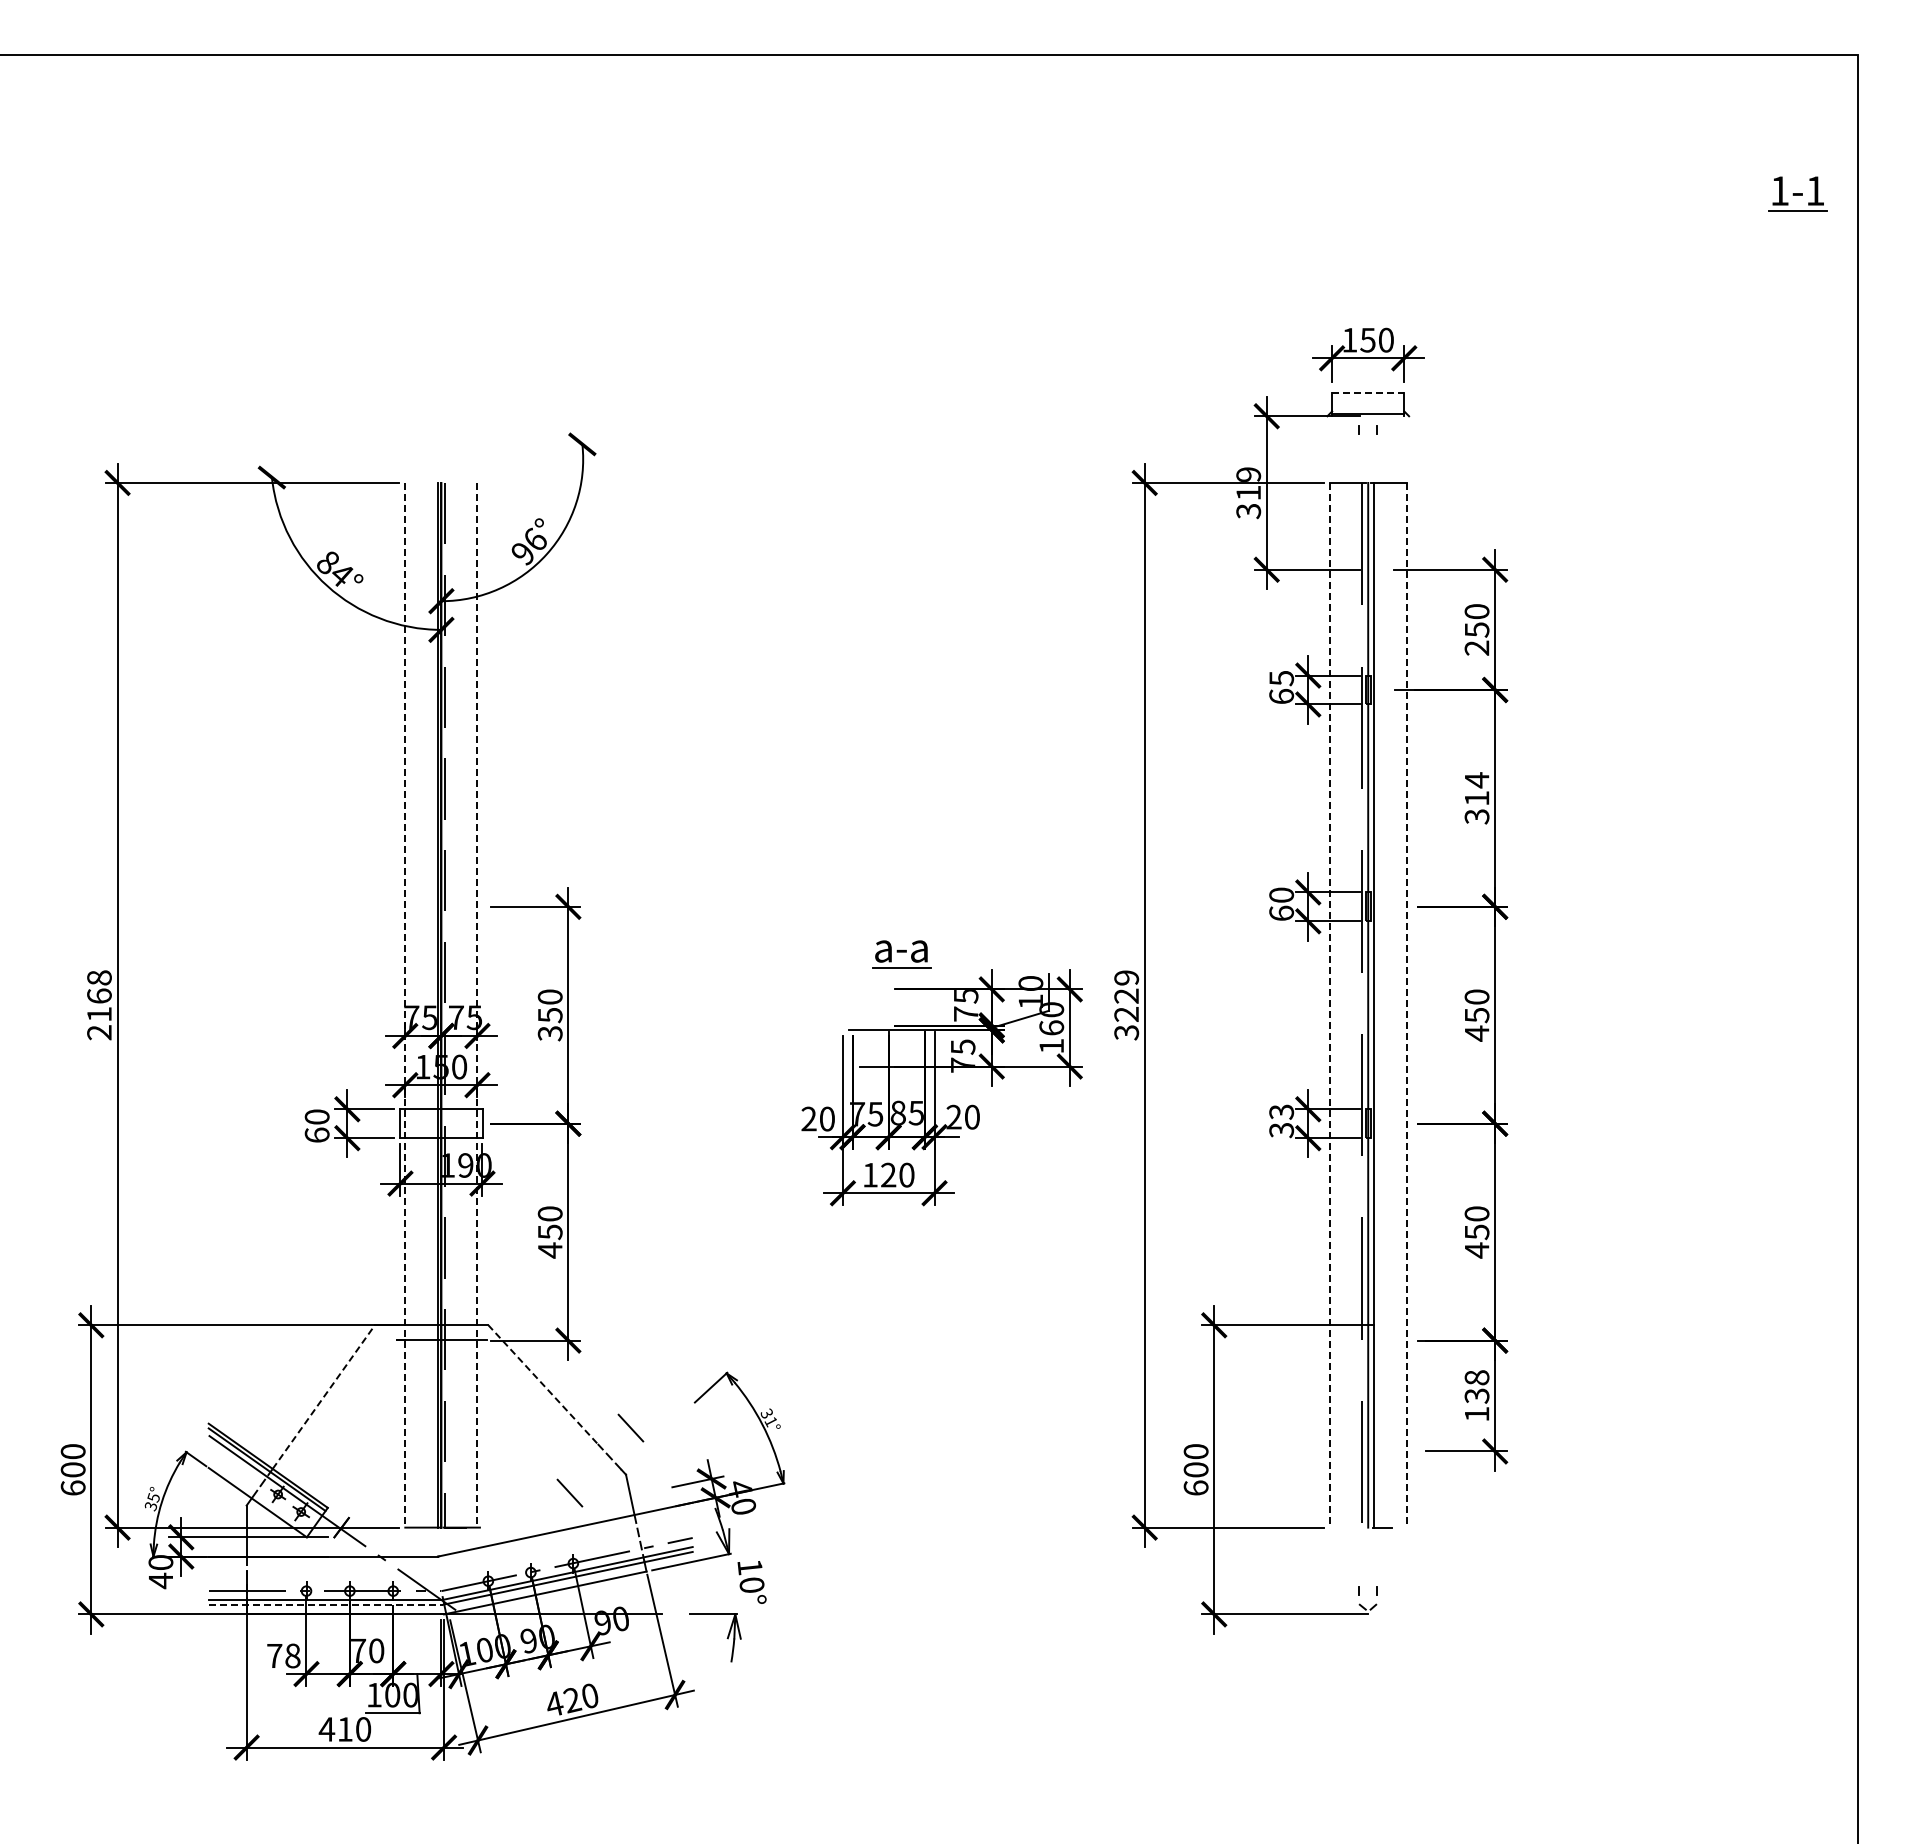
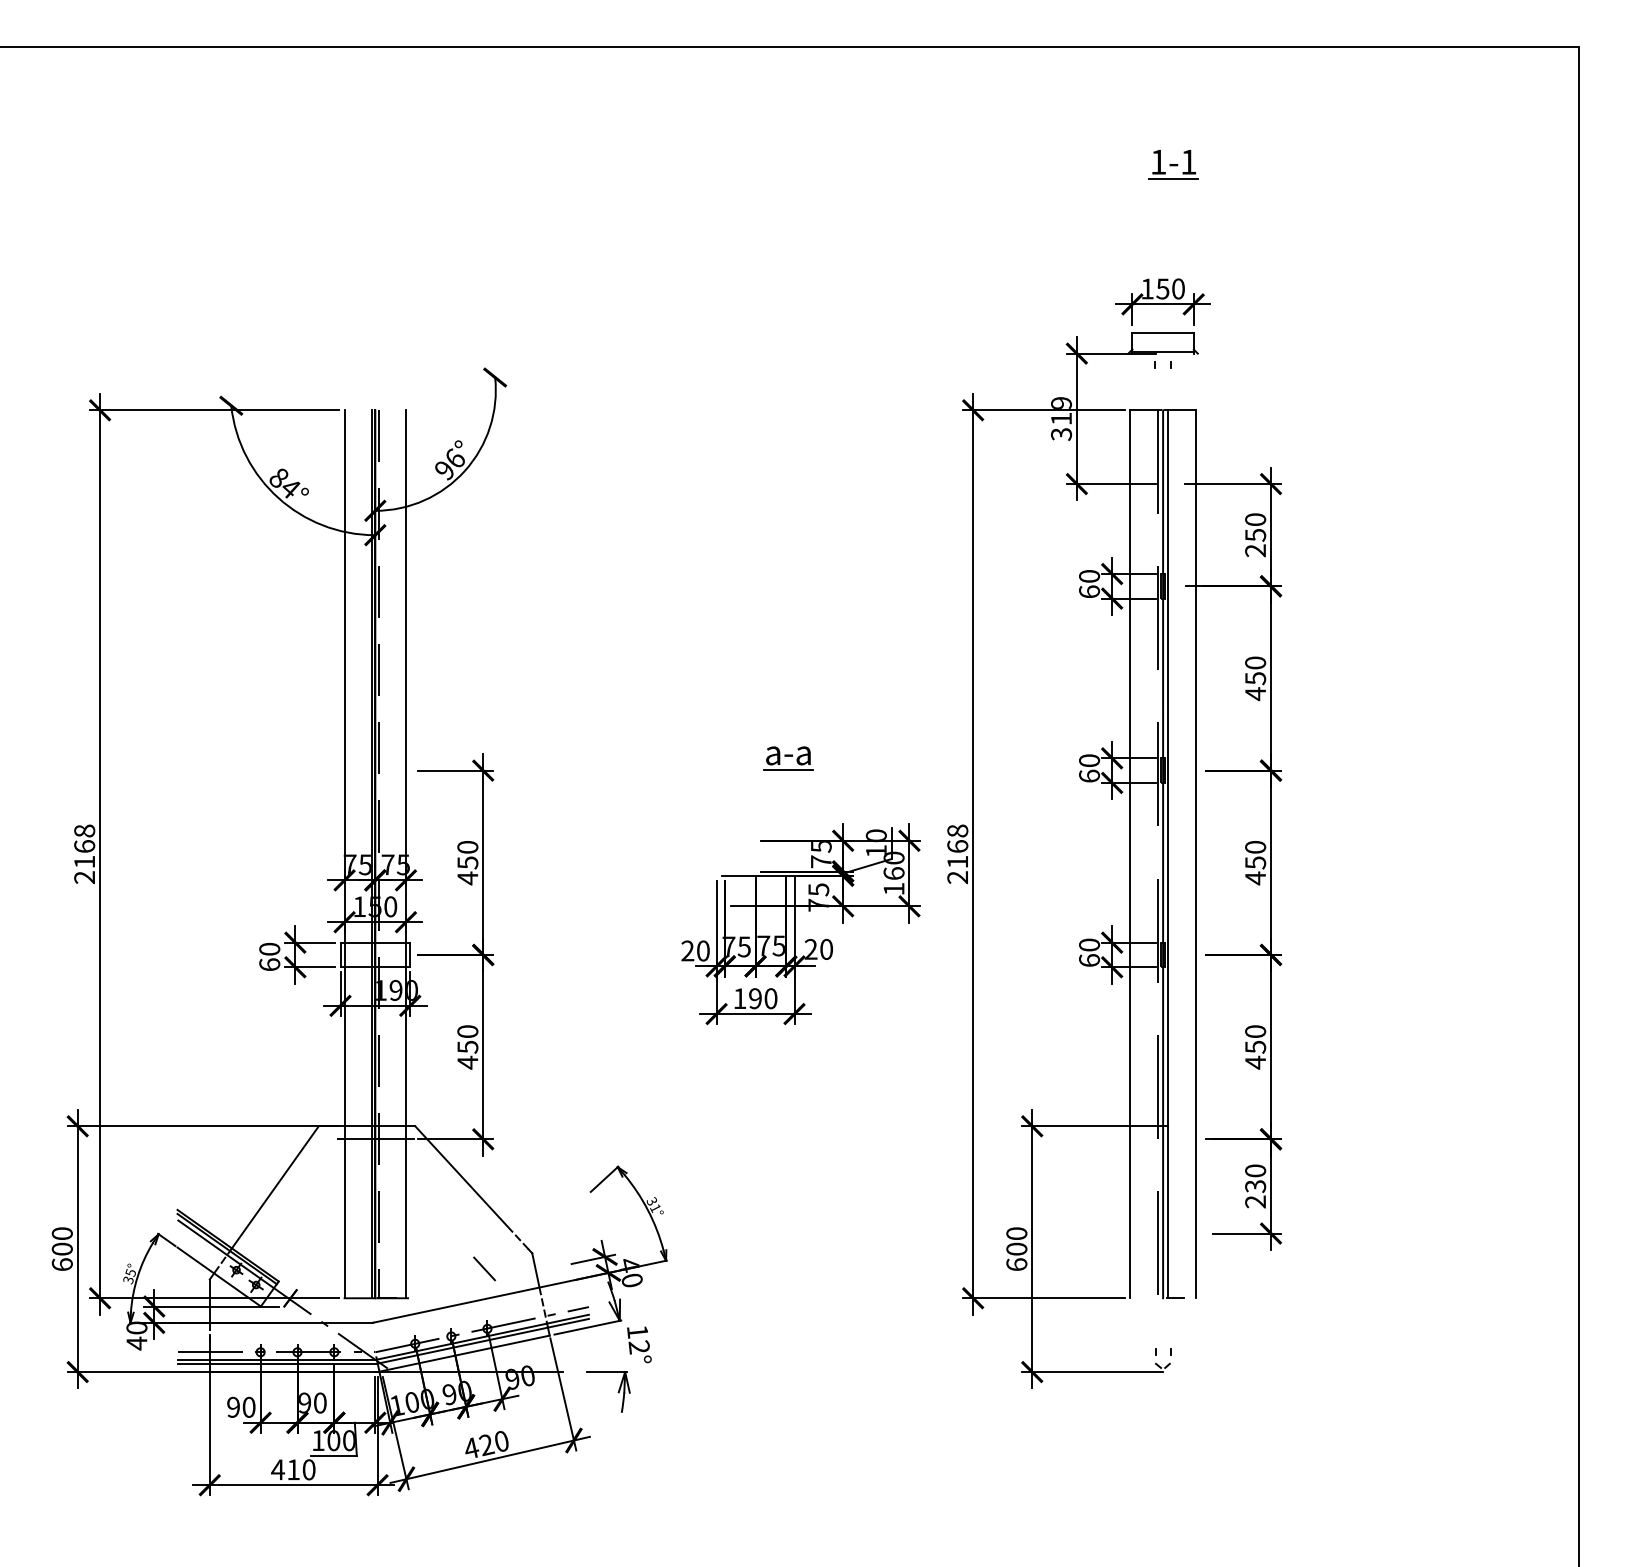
part: (1797, 193) -> (1173, 164), moved
line: (1368, 392) -> (1163, 333), dashed -> solid
text: (1281, 678) -> (1089, 576), 65 -> 60
text: (1476, 798) -> (1255, 678), 314 -> 450
part: (901, 954) -> (788, 758), moved
line: (405, 1005) -> (344, 854), dashed -> solid
line: (477, 1005) -> (406, 854), dashed -> solid
text: (1126, 1005) -> (957, 854), 3229 -> 2168
line: (1329, 1005) -> (1130, 854), dashed -> solid
line: (1406, 1005) -> (1195, 854), dashed -> solid
text: (549, 1033) -> (467, 878), 350 -> 450
text: (897, 1112) -> (763, 945), 85 -> 75
text: (1281, 1121) -> (1089, 953), 33 -> 60
text: (888, 1175) -> (755, 998), 120 -> 190
line: (542, 1384) -> (461, 1176), dashed -> solid
text: (1476, 1395) -> (1255, 1185), 138 -> 230
line: (324, 1396) -> (275, 1186), dashed -> solid
line: (630, 1427) -> (536, 1213), removed
text: (751, 1584) -> (638, 1346), 10° -> 12°
line: (326, 1604) -> (277, 1363), dashed -> solid
text: (358, 1650) -> (304, 1402), 70 -> 90
text: (283, 1655) -> (241, 1406), 78 -> 90

